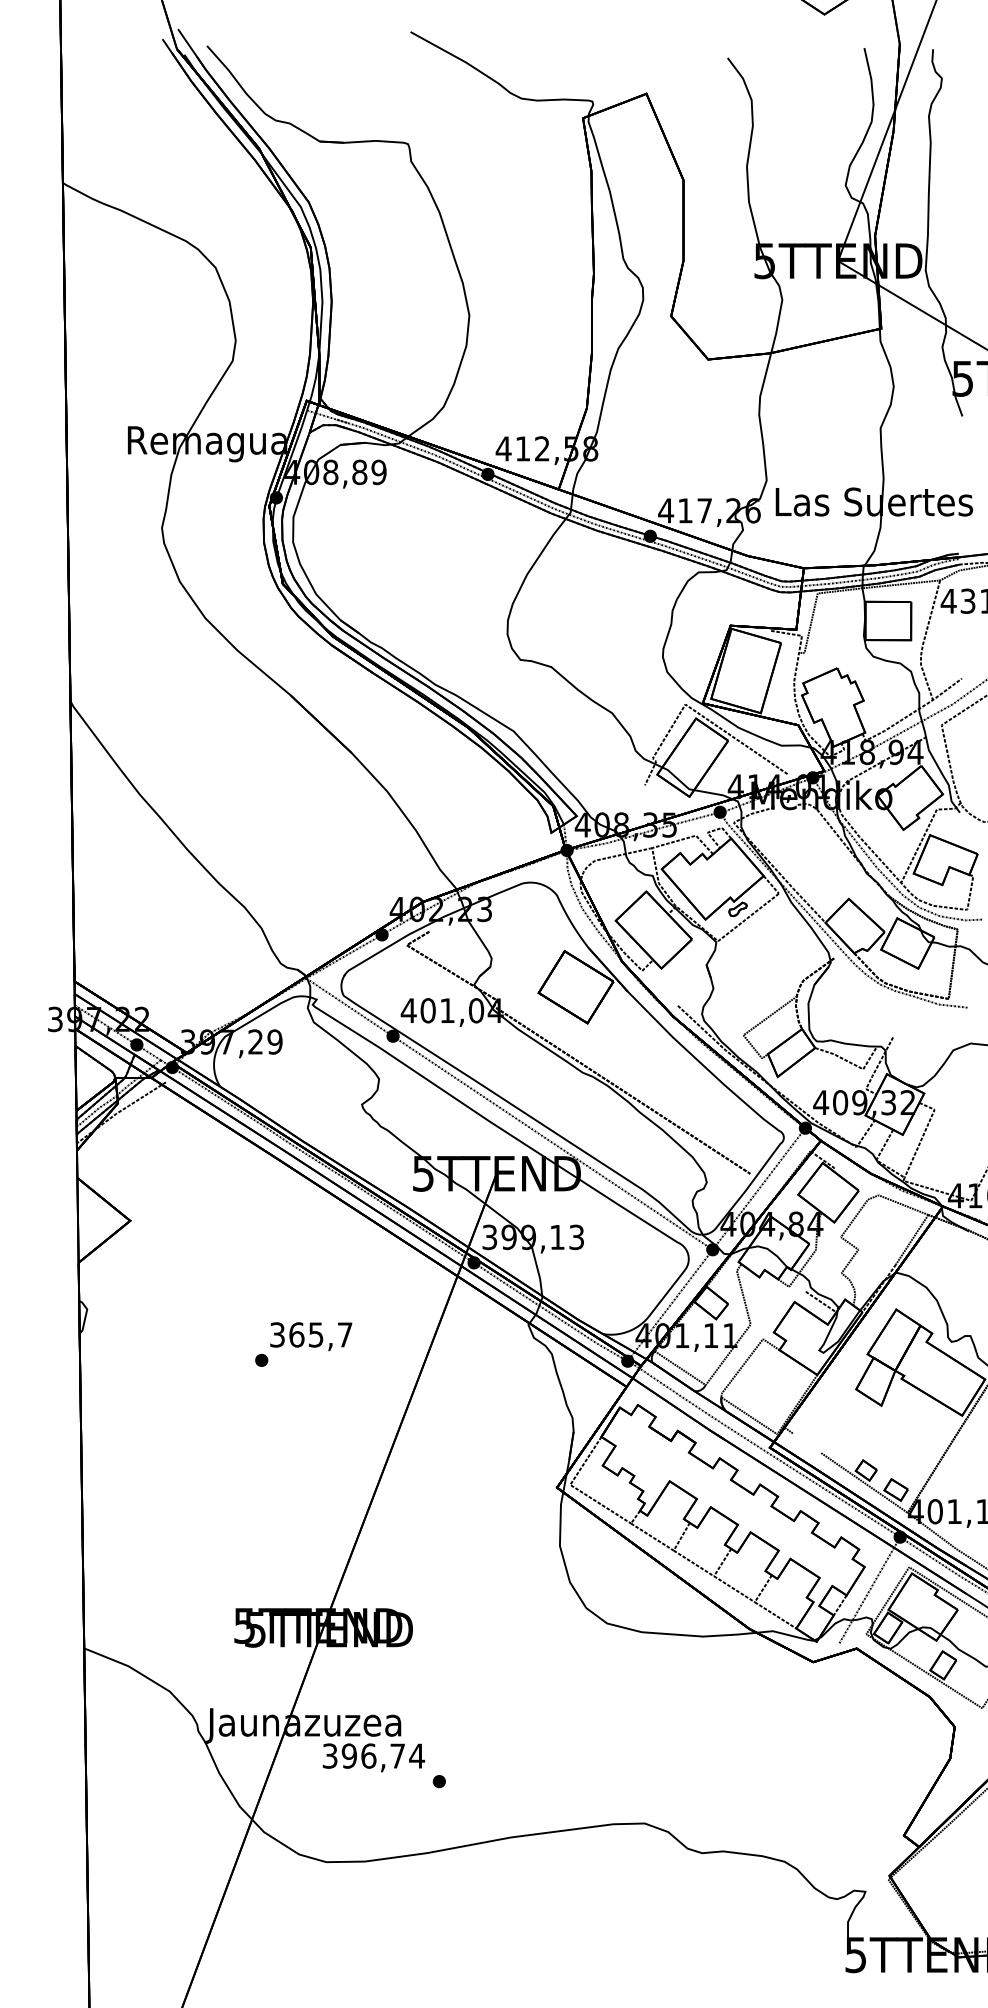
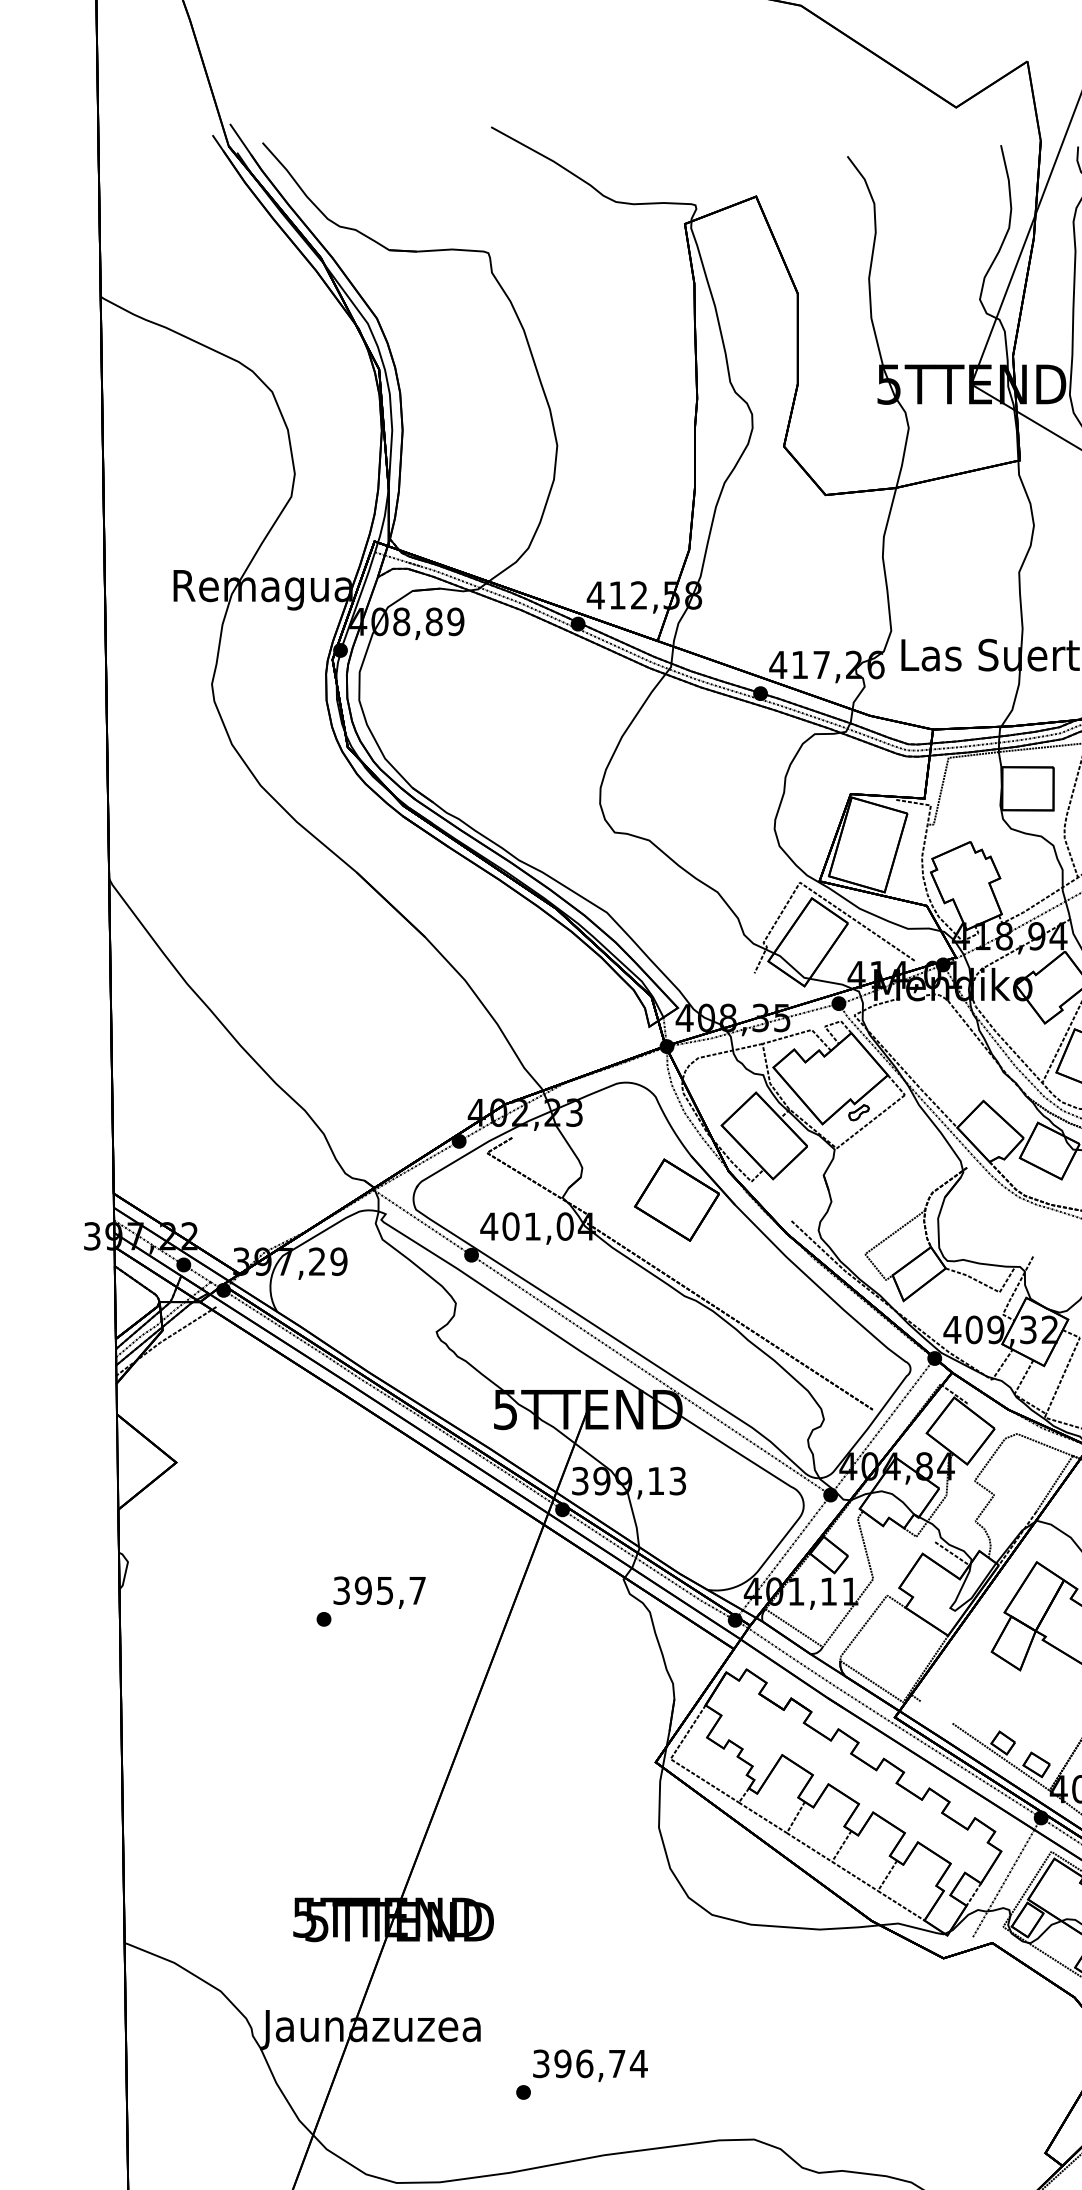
text: (296, 1334) -> (363, 1590), 365,7 -> 395,7
text: (373, 1757) -> (589, 2065), moved

